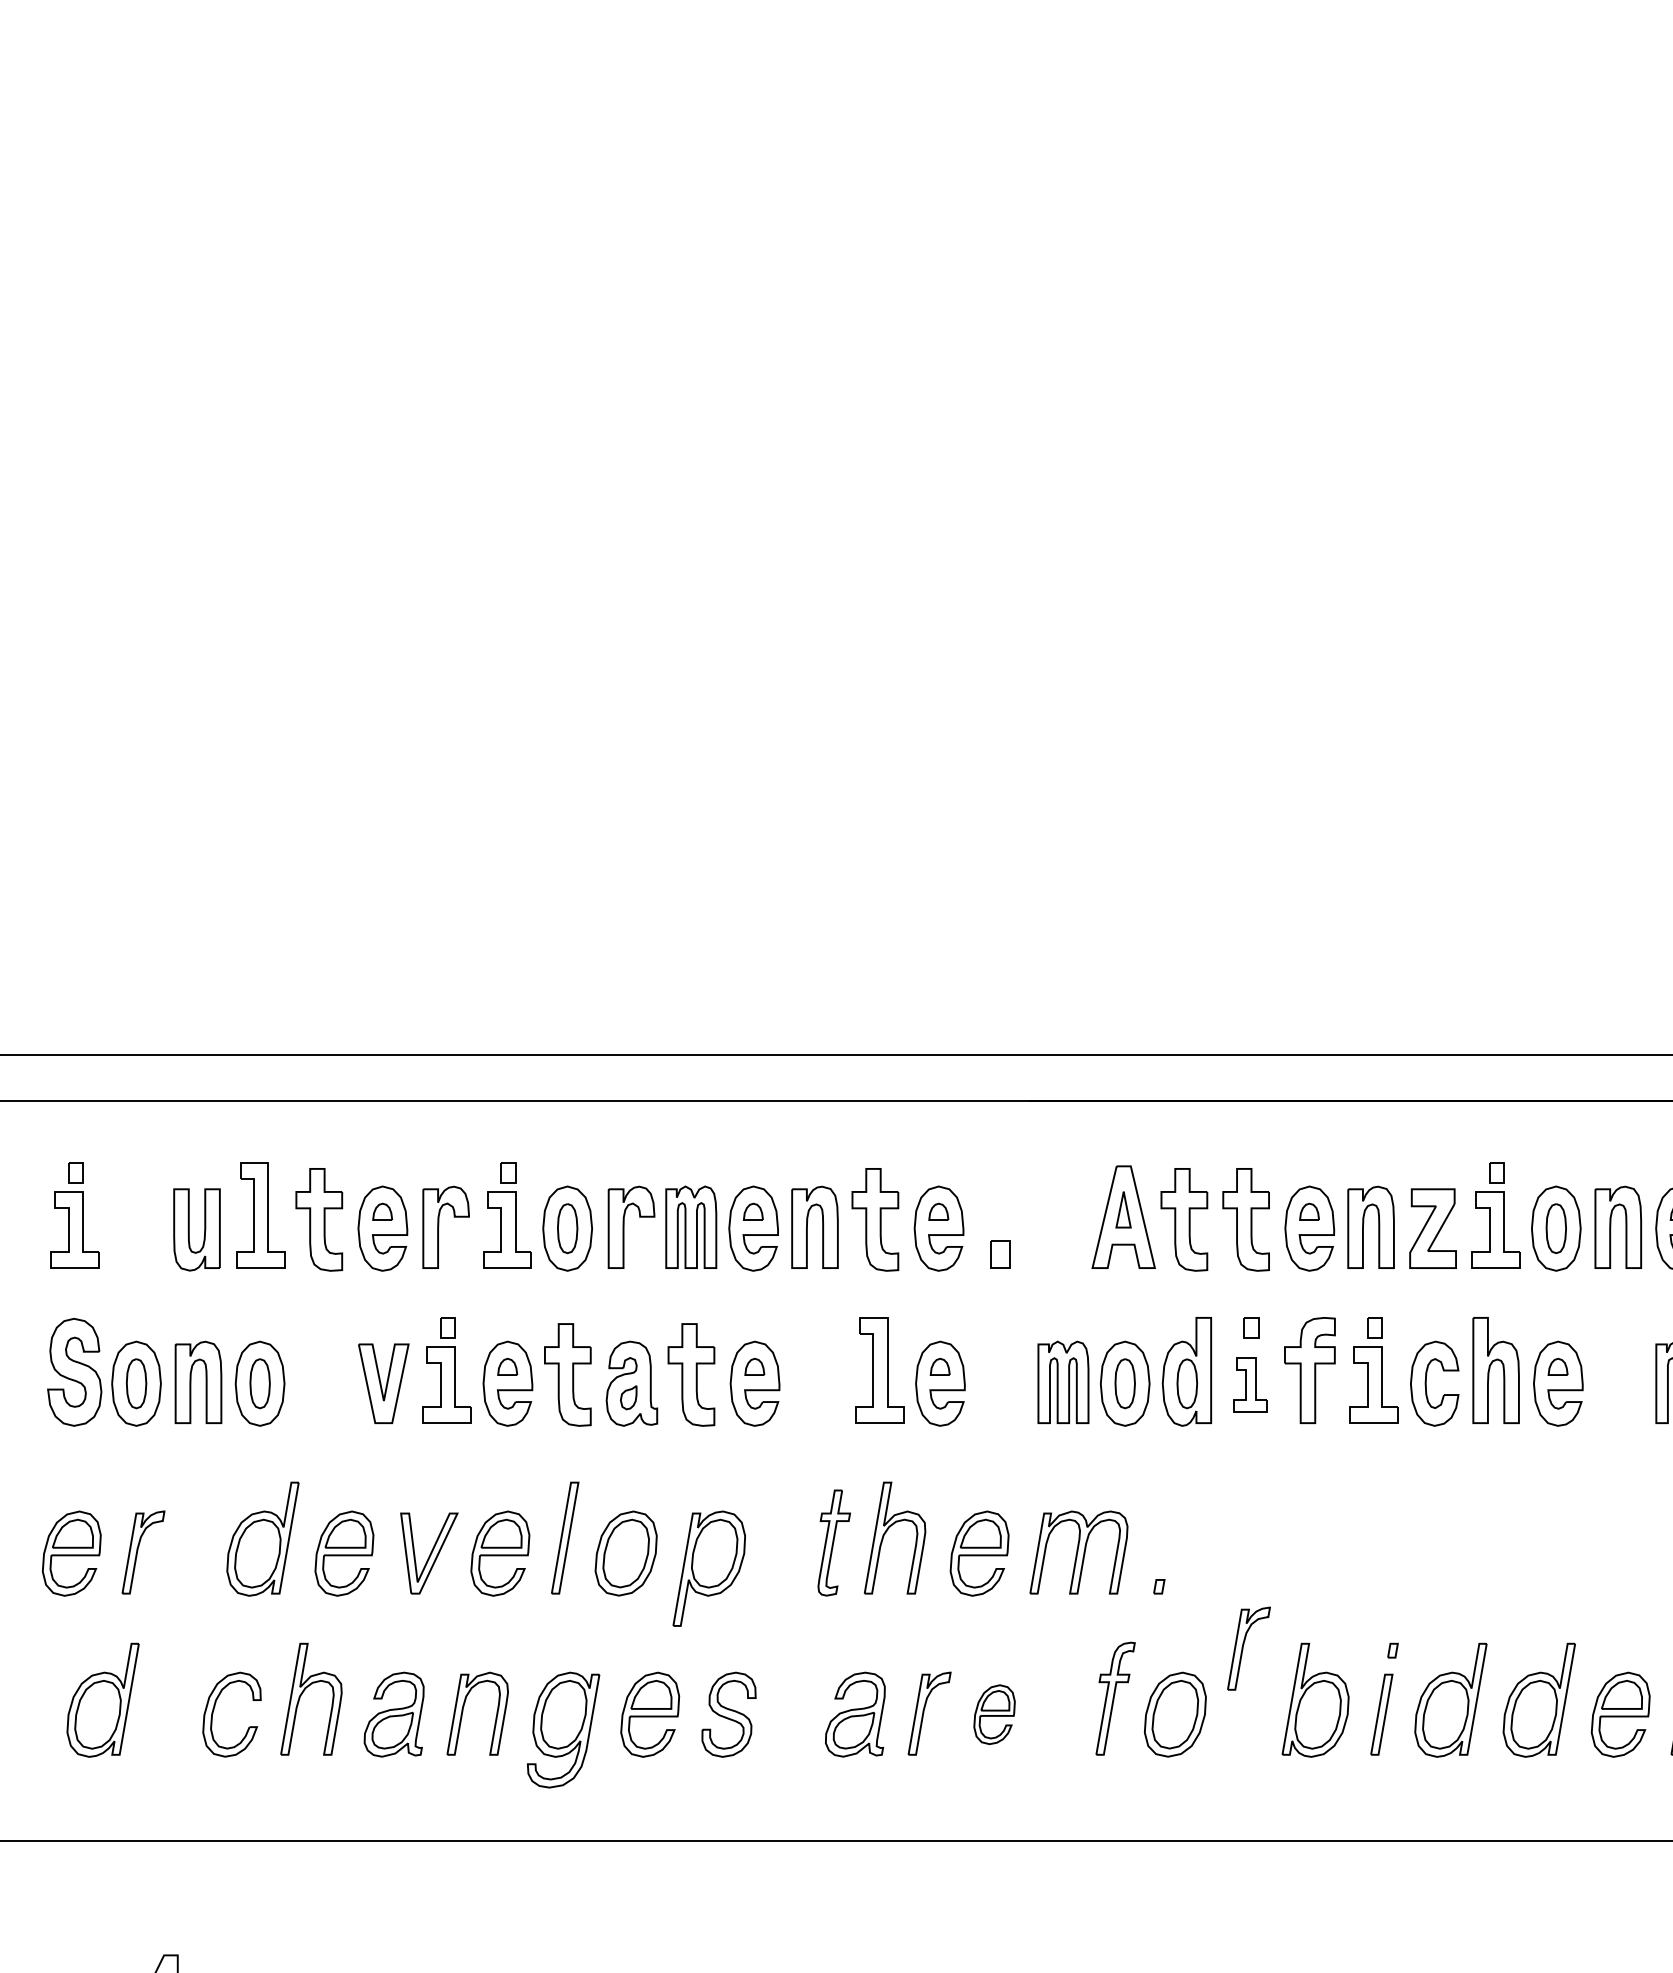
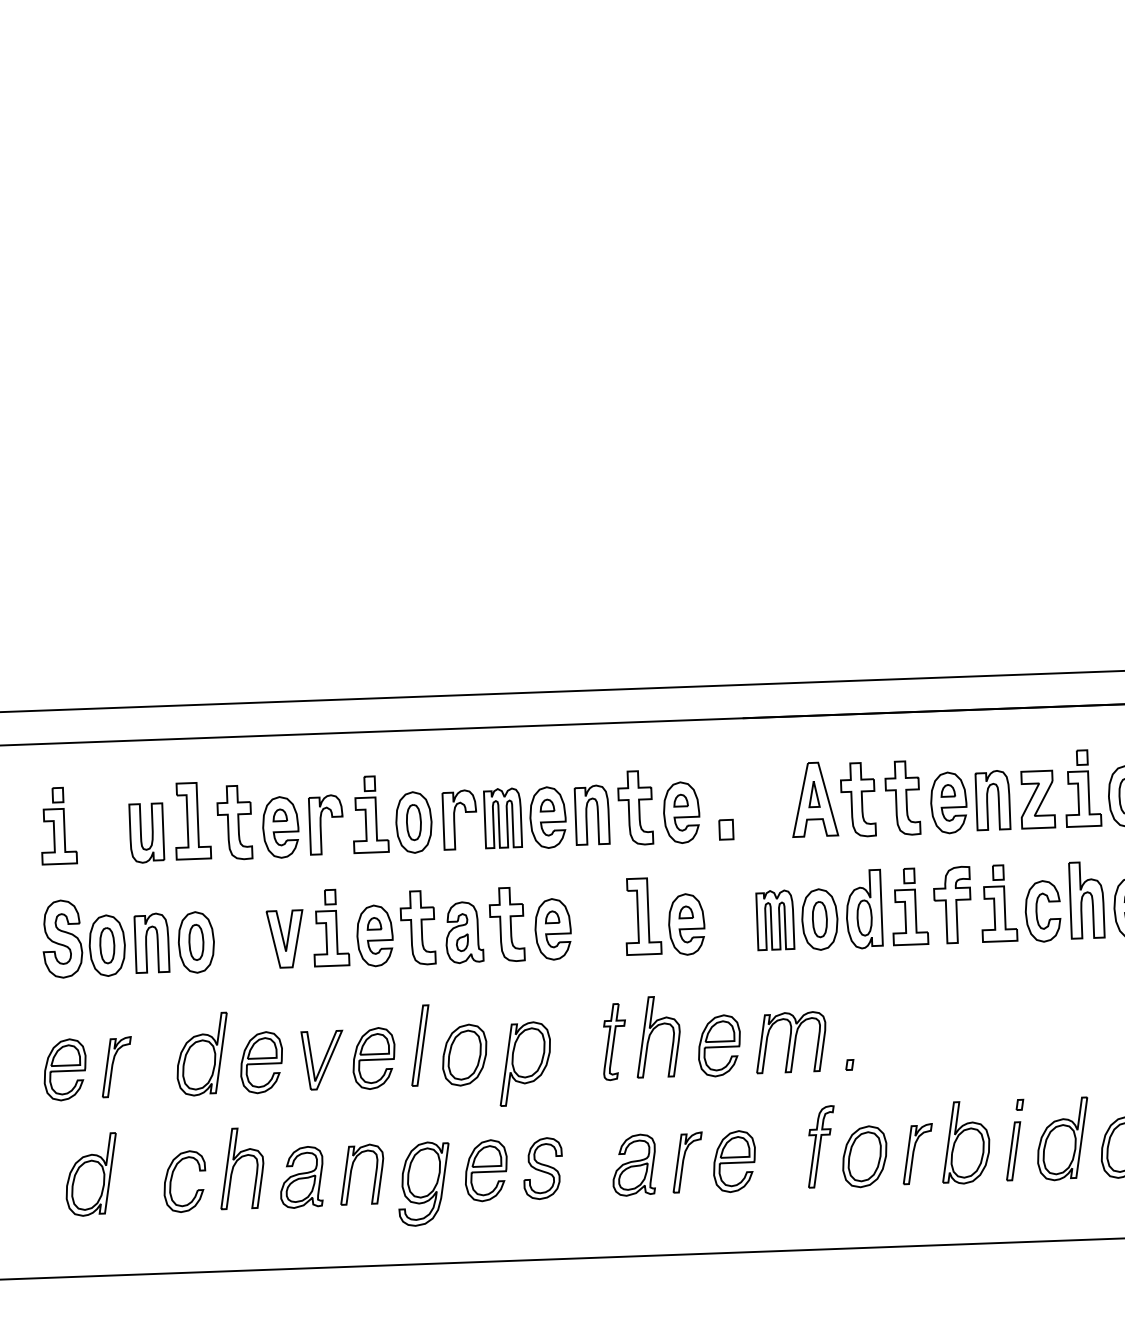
part: (1250, 1384) -> (910, 916), size x1.43
part: (1248, 1648) -> (917, 1153), moved
part: (994, 1714) -> (734, 1161), size x1.43

